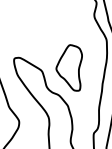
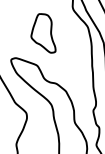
part: (70, 67) -> (43, 33), moved

